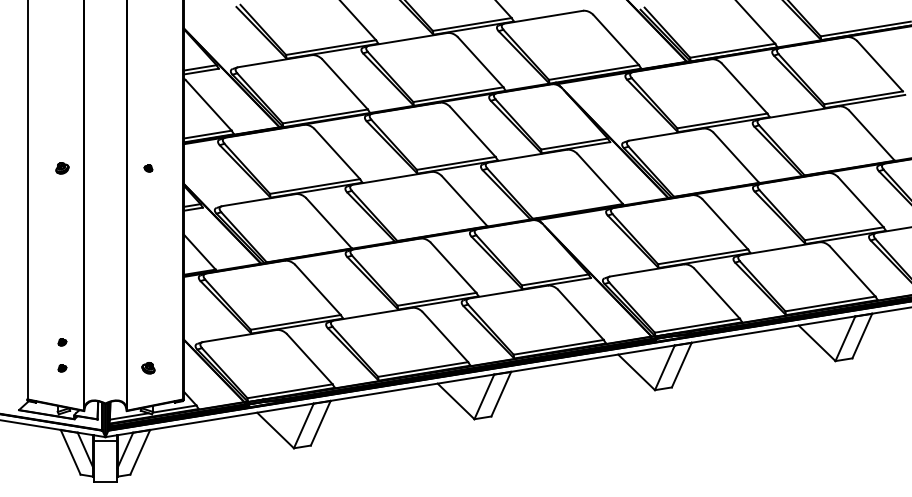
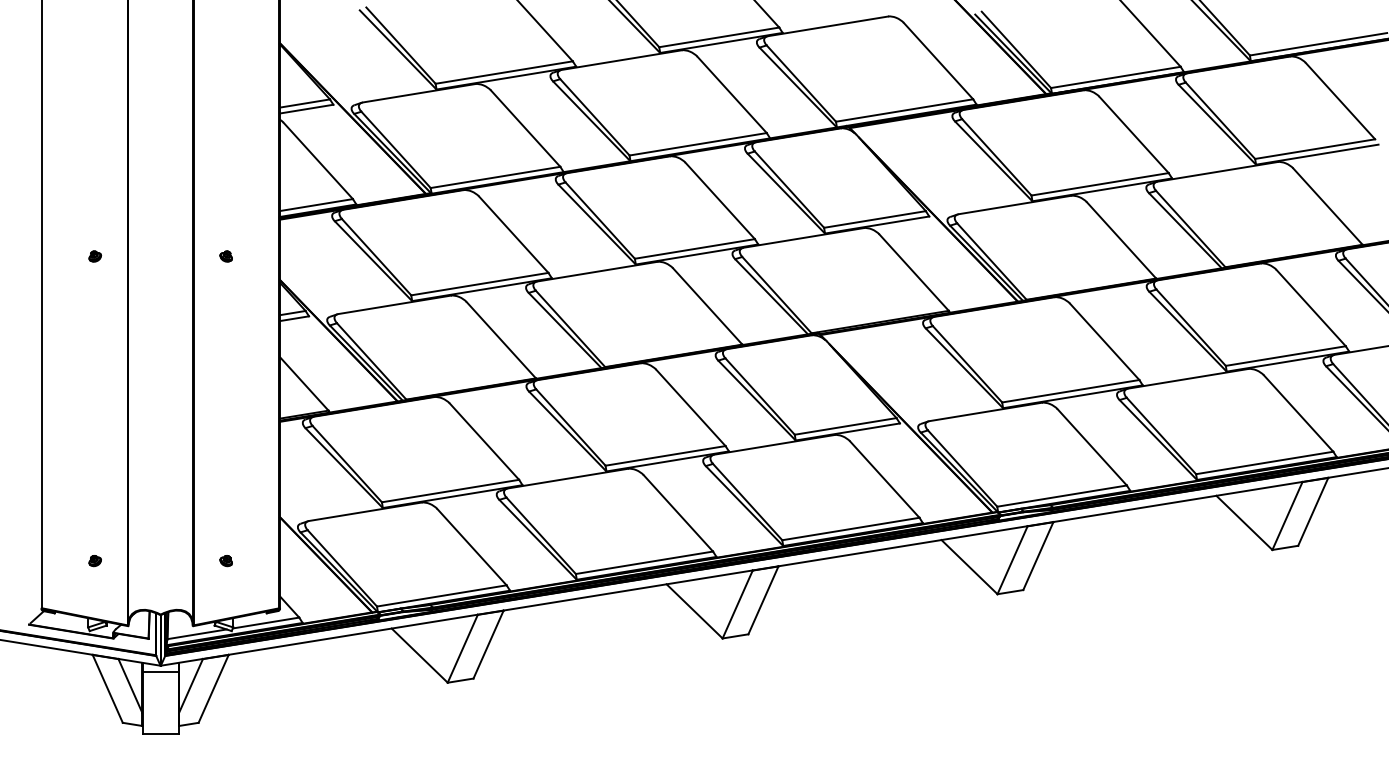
part: (62, 168) -> (95, 256), size x0.62
part: (62, 342) -> (95, 521), removed
part: (148, 368) -> (226, 561), size x0.62

